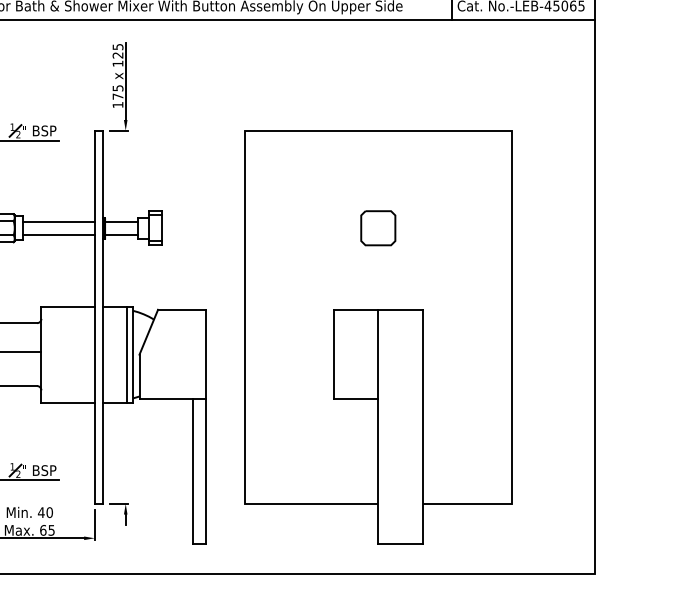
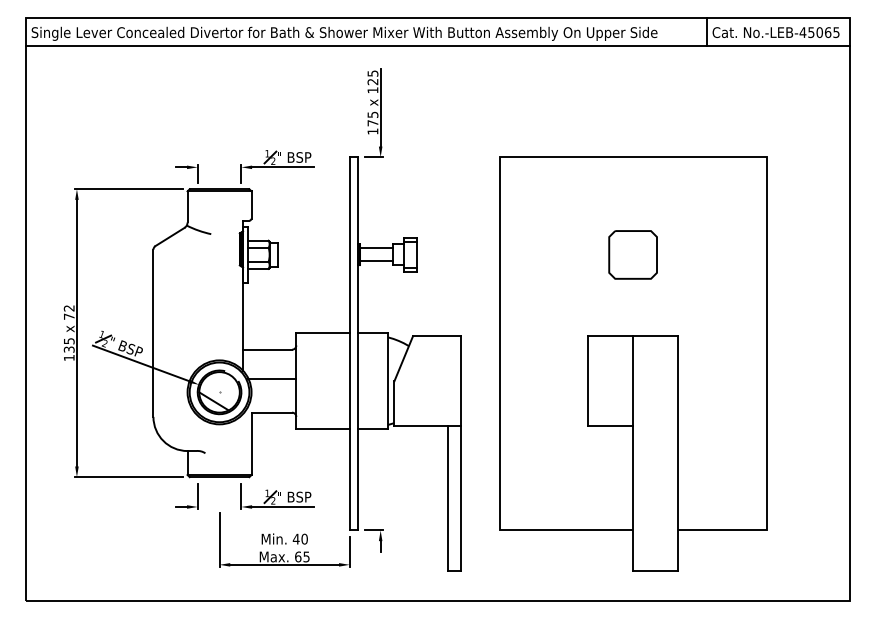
line: (58, 221) -> (313, 248), removed
part: (378, 227) -> (633, 254), size x1.4
line: (58, 234) -> (313, 261), removed
line: (126, 354) -> (381, 381), removed

